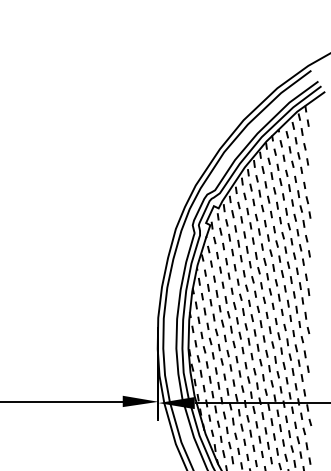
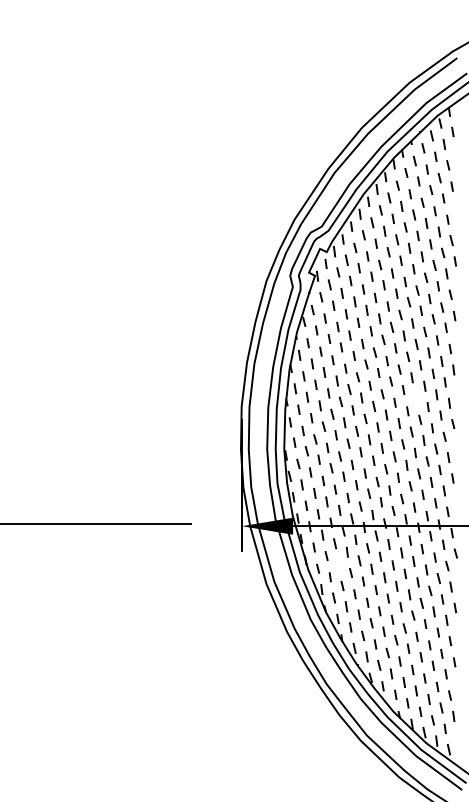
line: (281, 312) -> (415, 398), removed
fill: (140, 401) -> (216, 523), removed
line: (227, 430) -> (338, 564), removed

